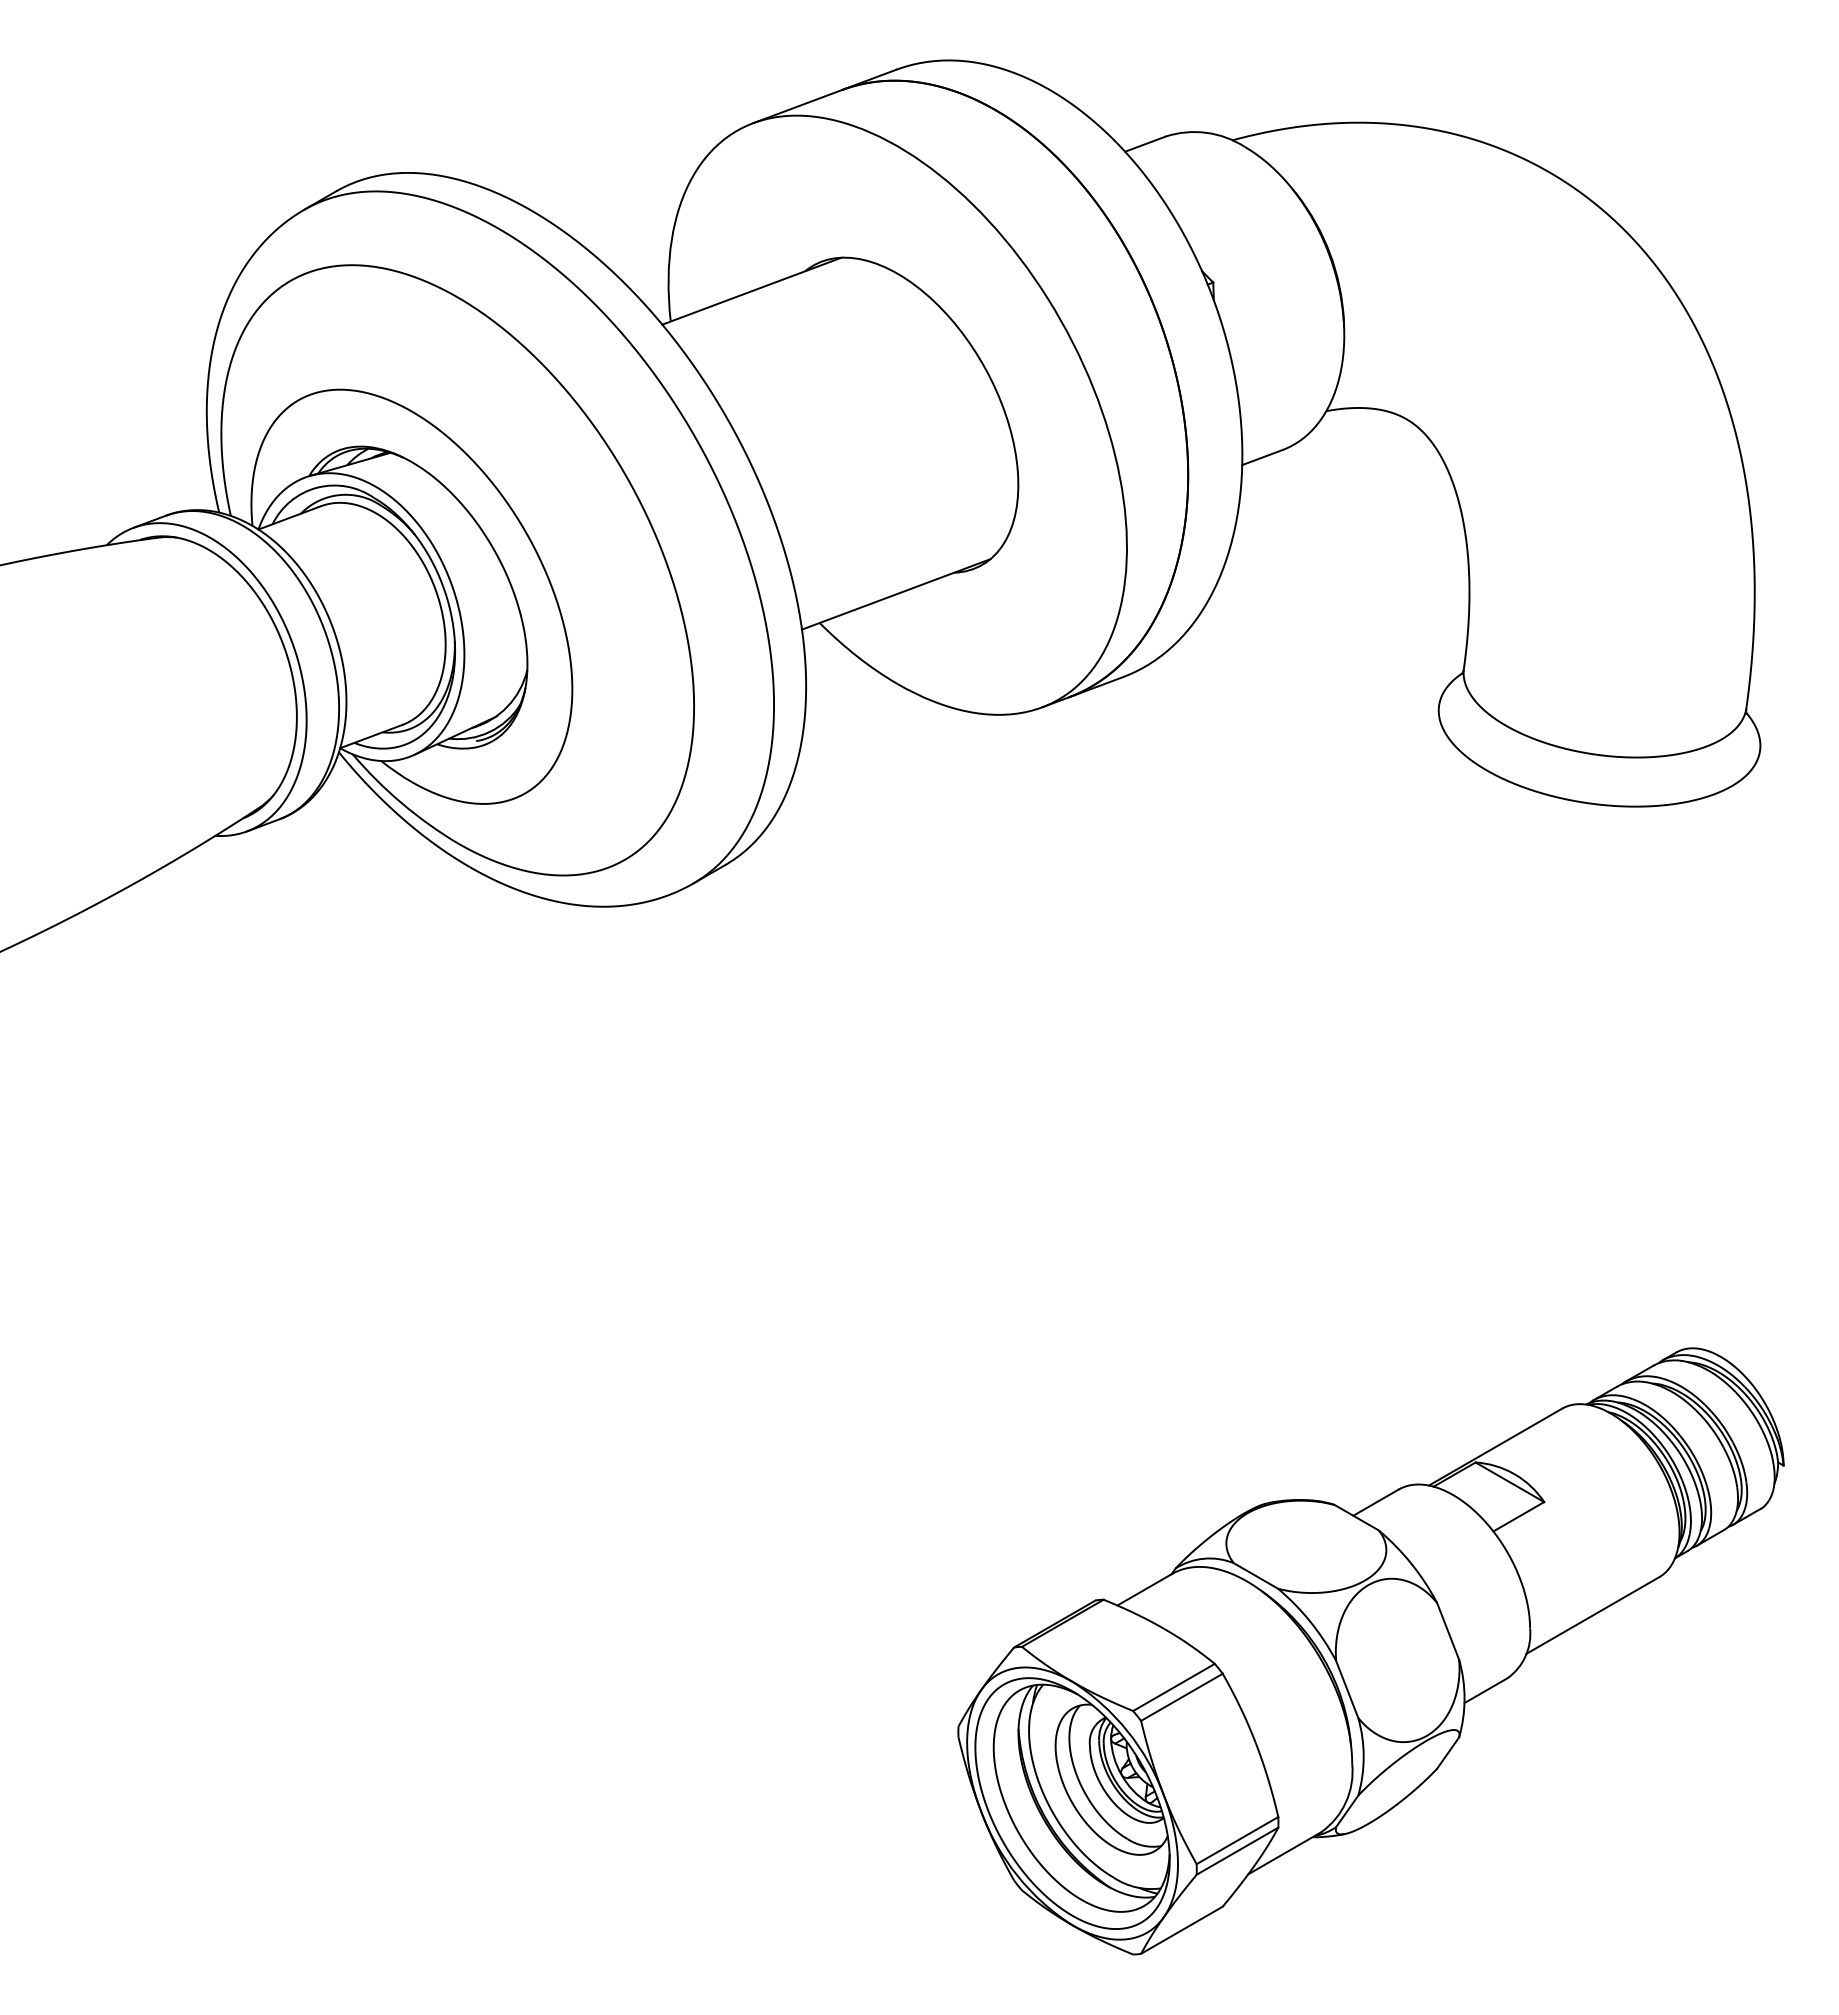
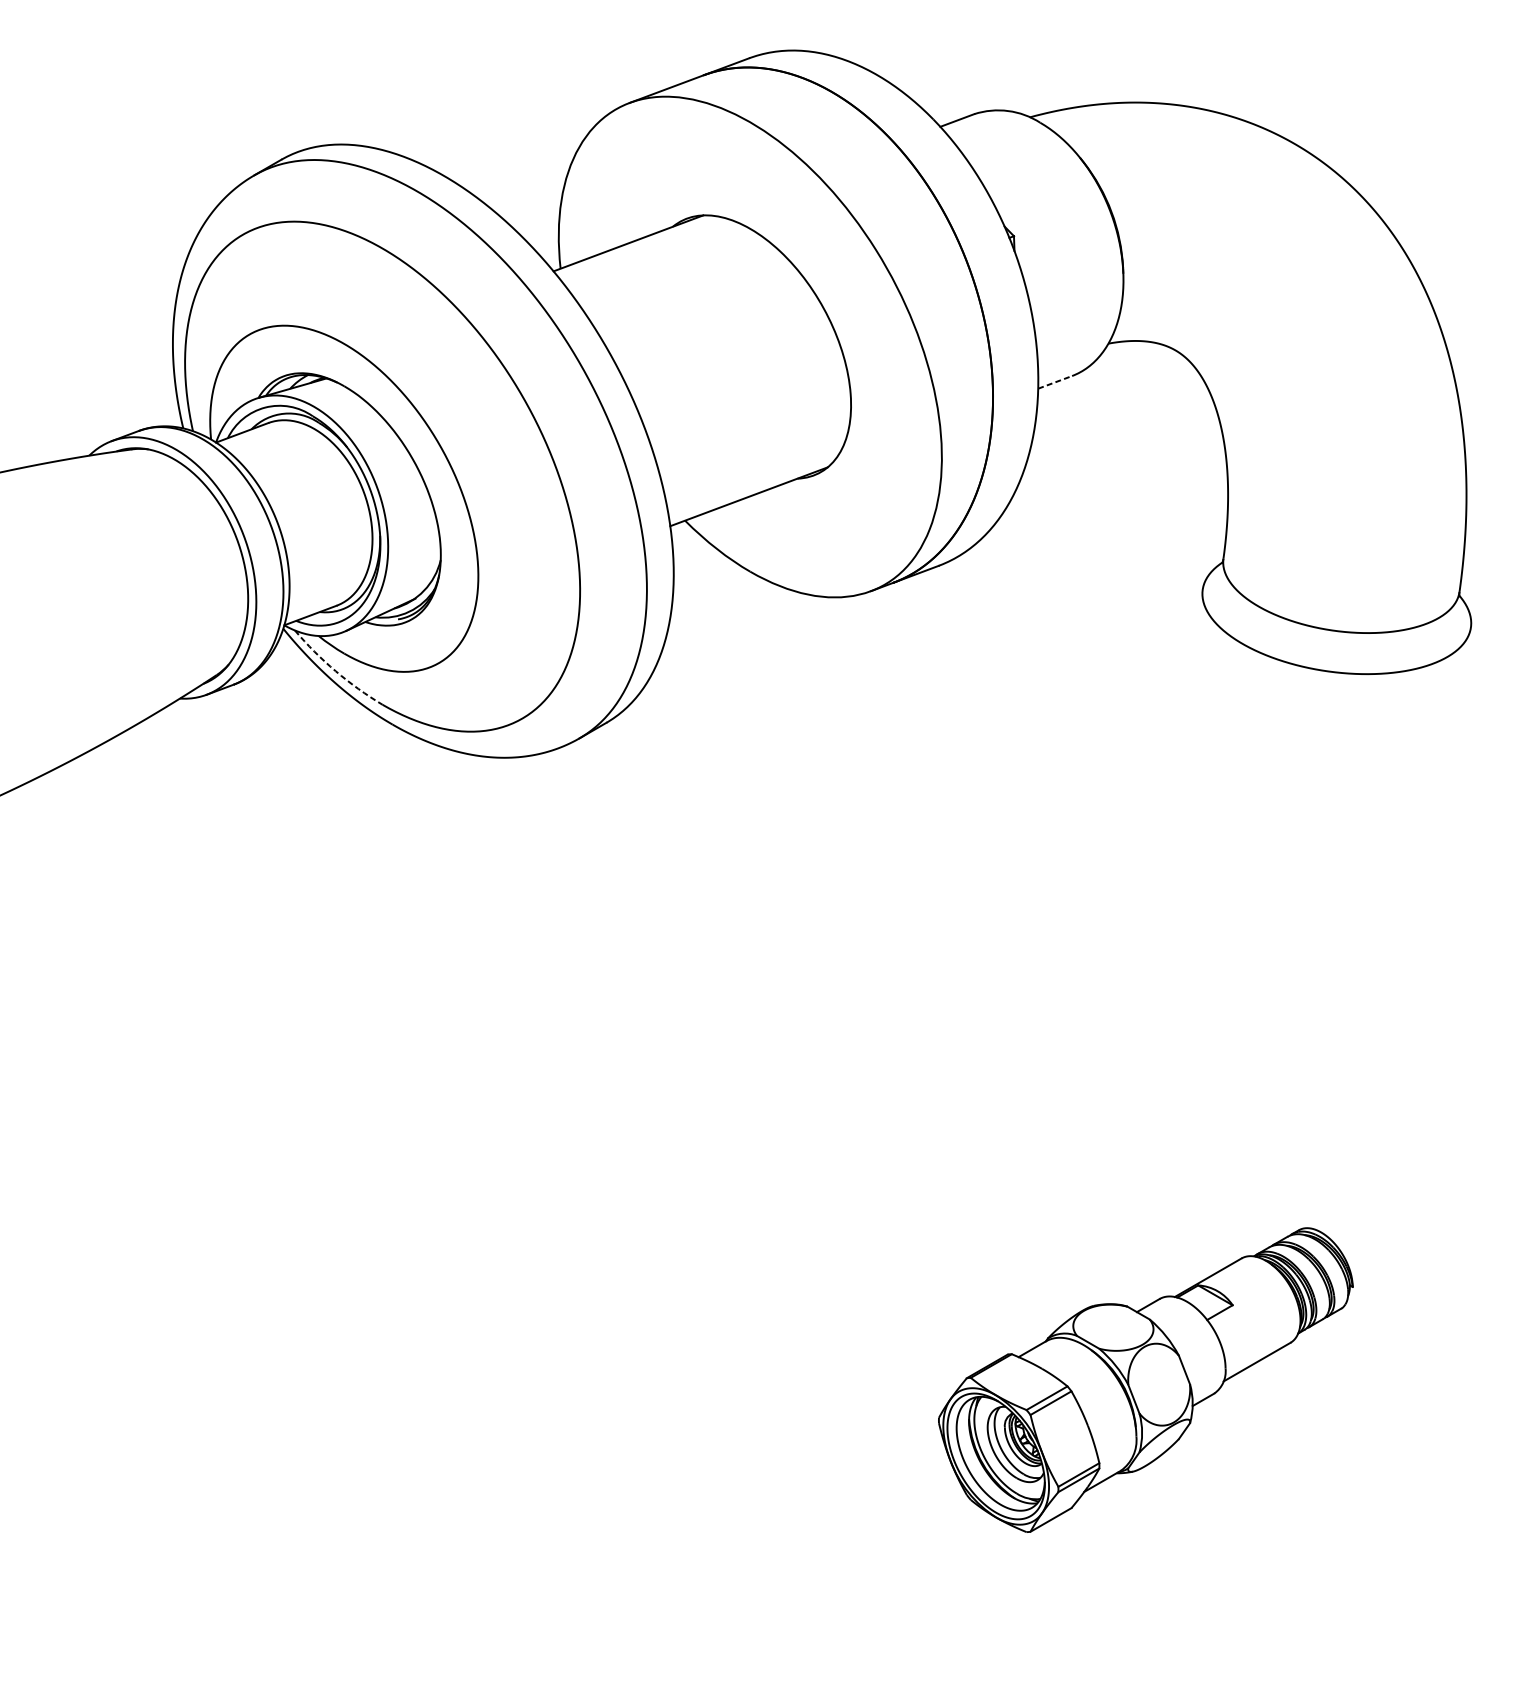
line: (1262, 457) -> (1055, 382), solid -> dashed
arc: (401, 803) -> (335, 671), solid -> dashed
part: (1370, 1651) -> (1145, 1380), size x0.6

